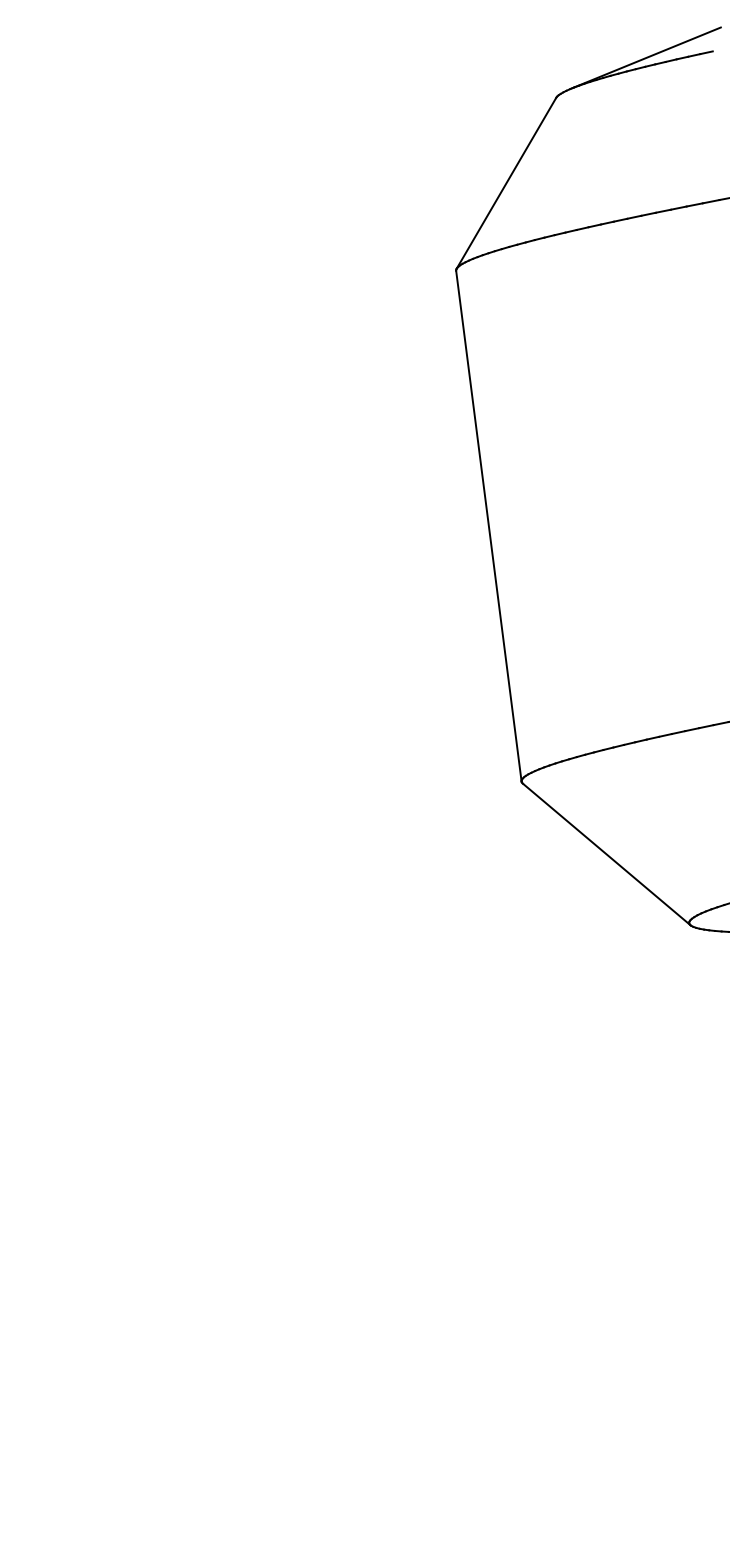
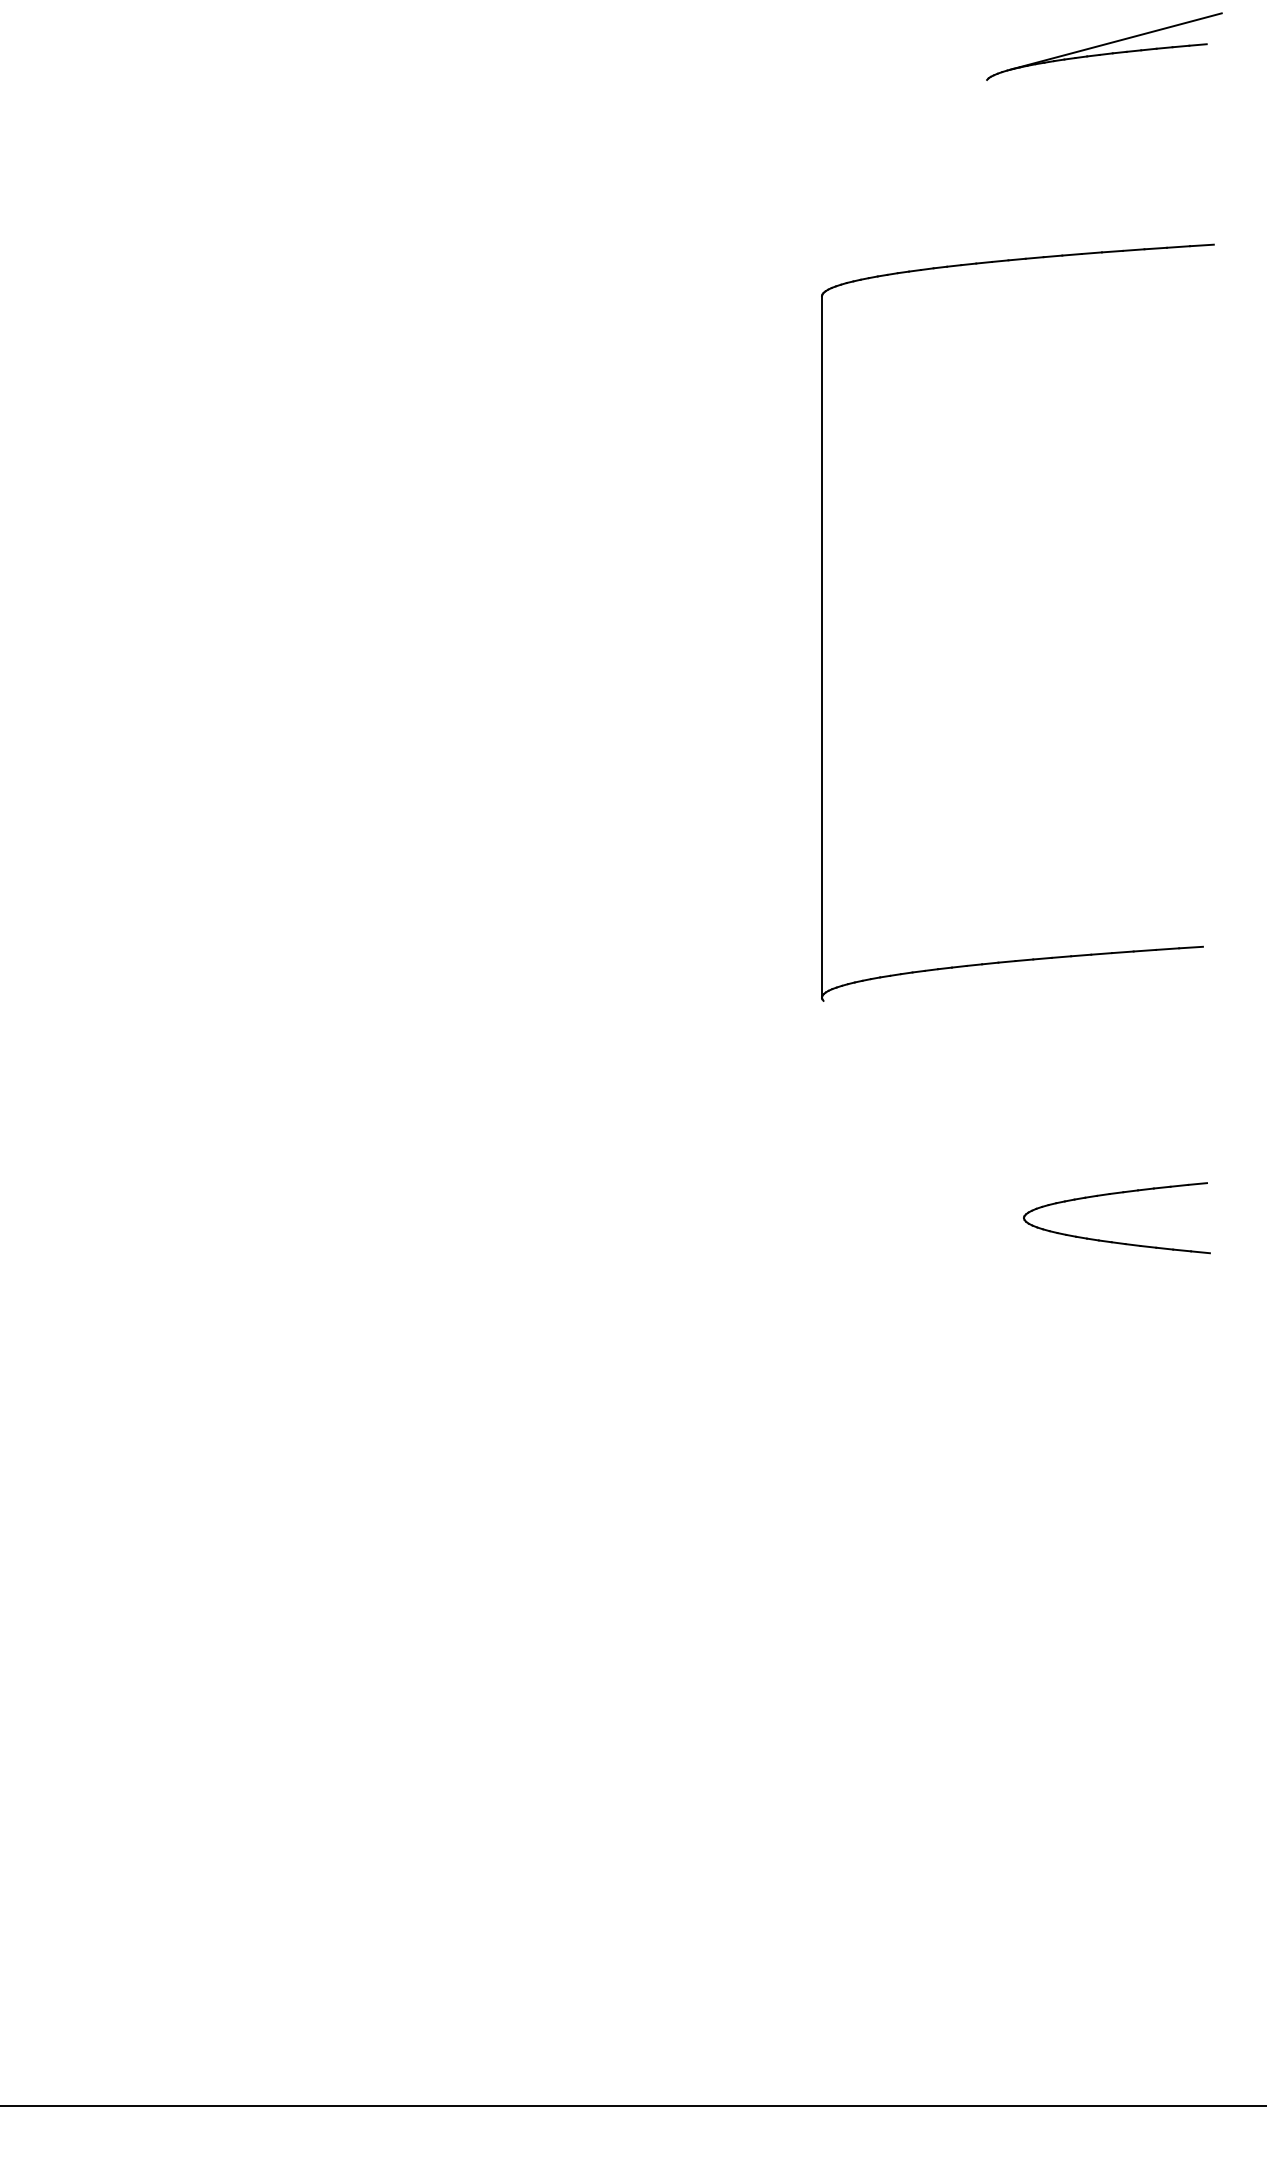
line: (506, 183) -> (905, 186), removed
line: (606, 854) -> (924, 1110), removed

